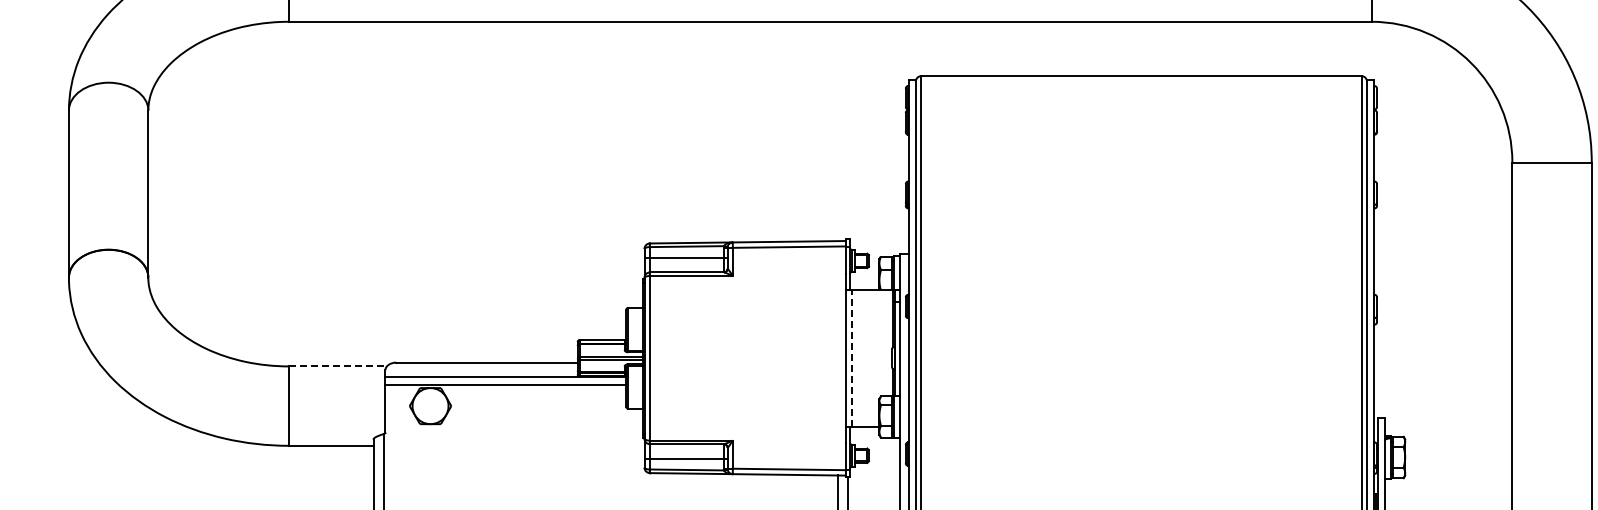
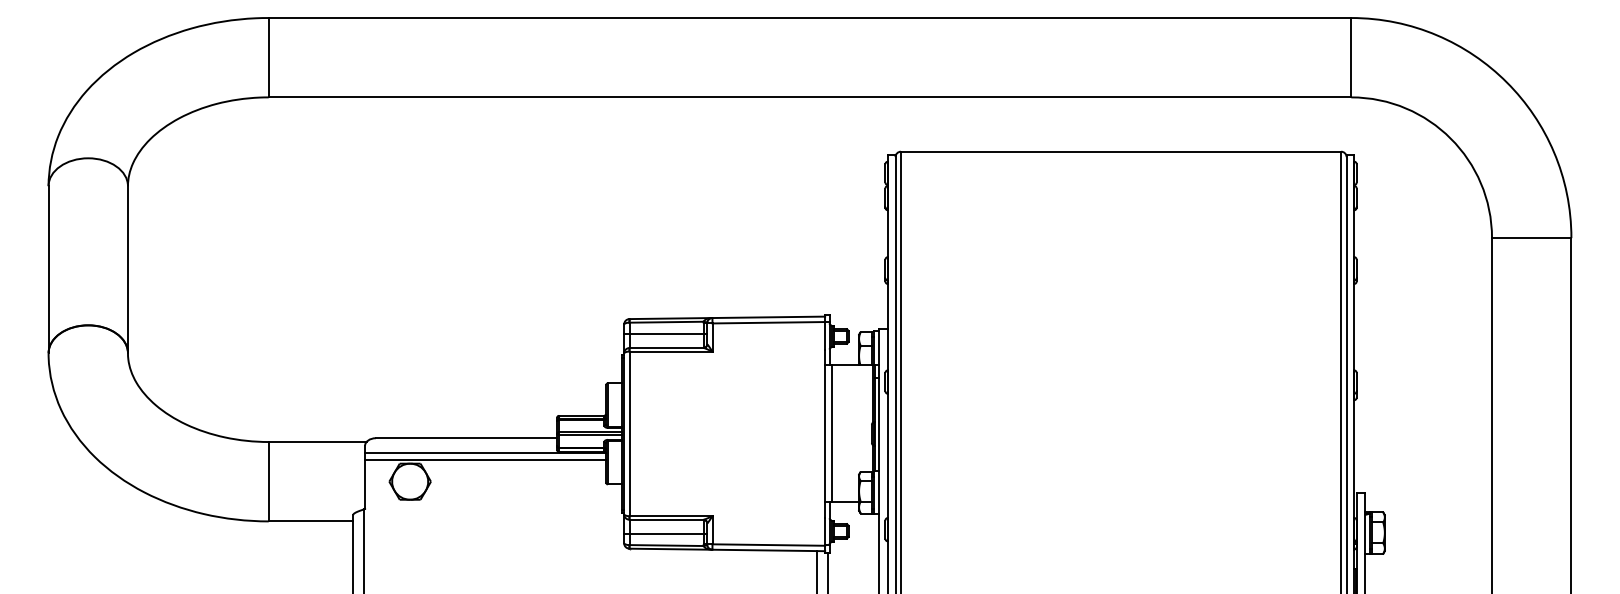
line: (851, 357) -> (831, 433), dashed -> solid
line: (337, 366) -> (317, 442), dashed -> solid

